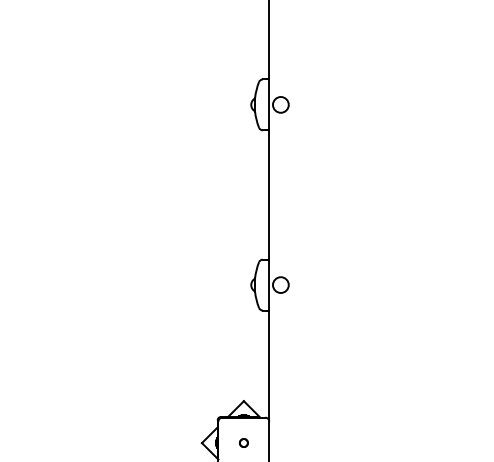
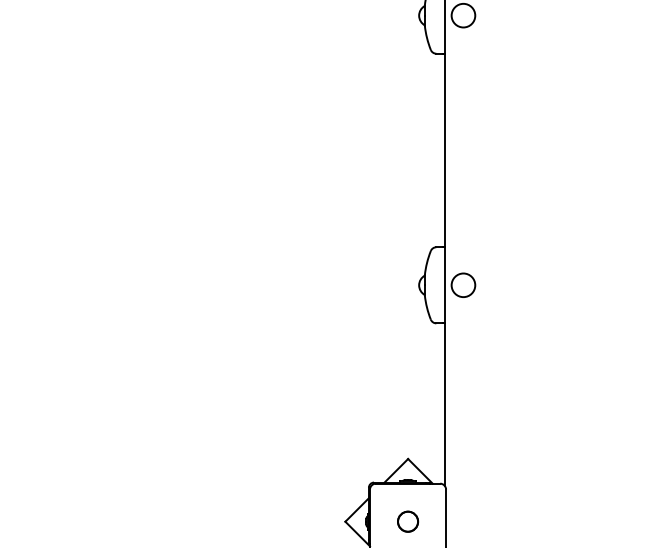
circle: (243, 442) -> (407, 520), size x1.67

